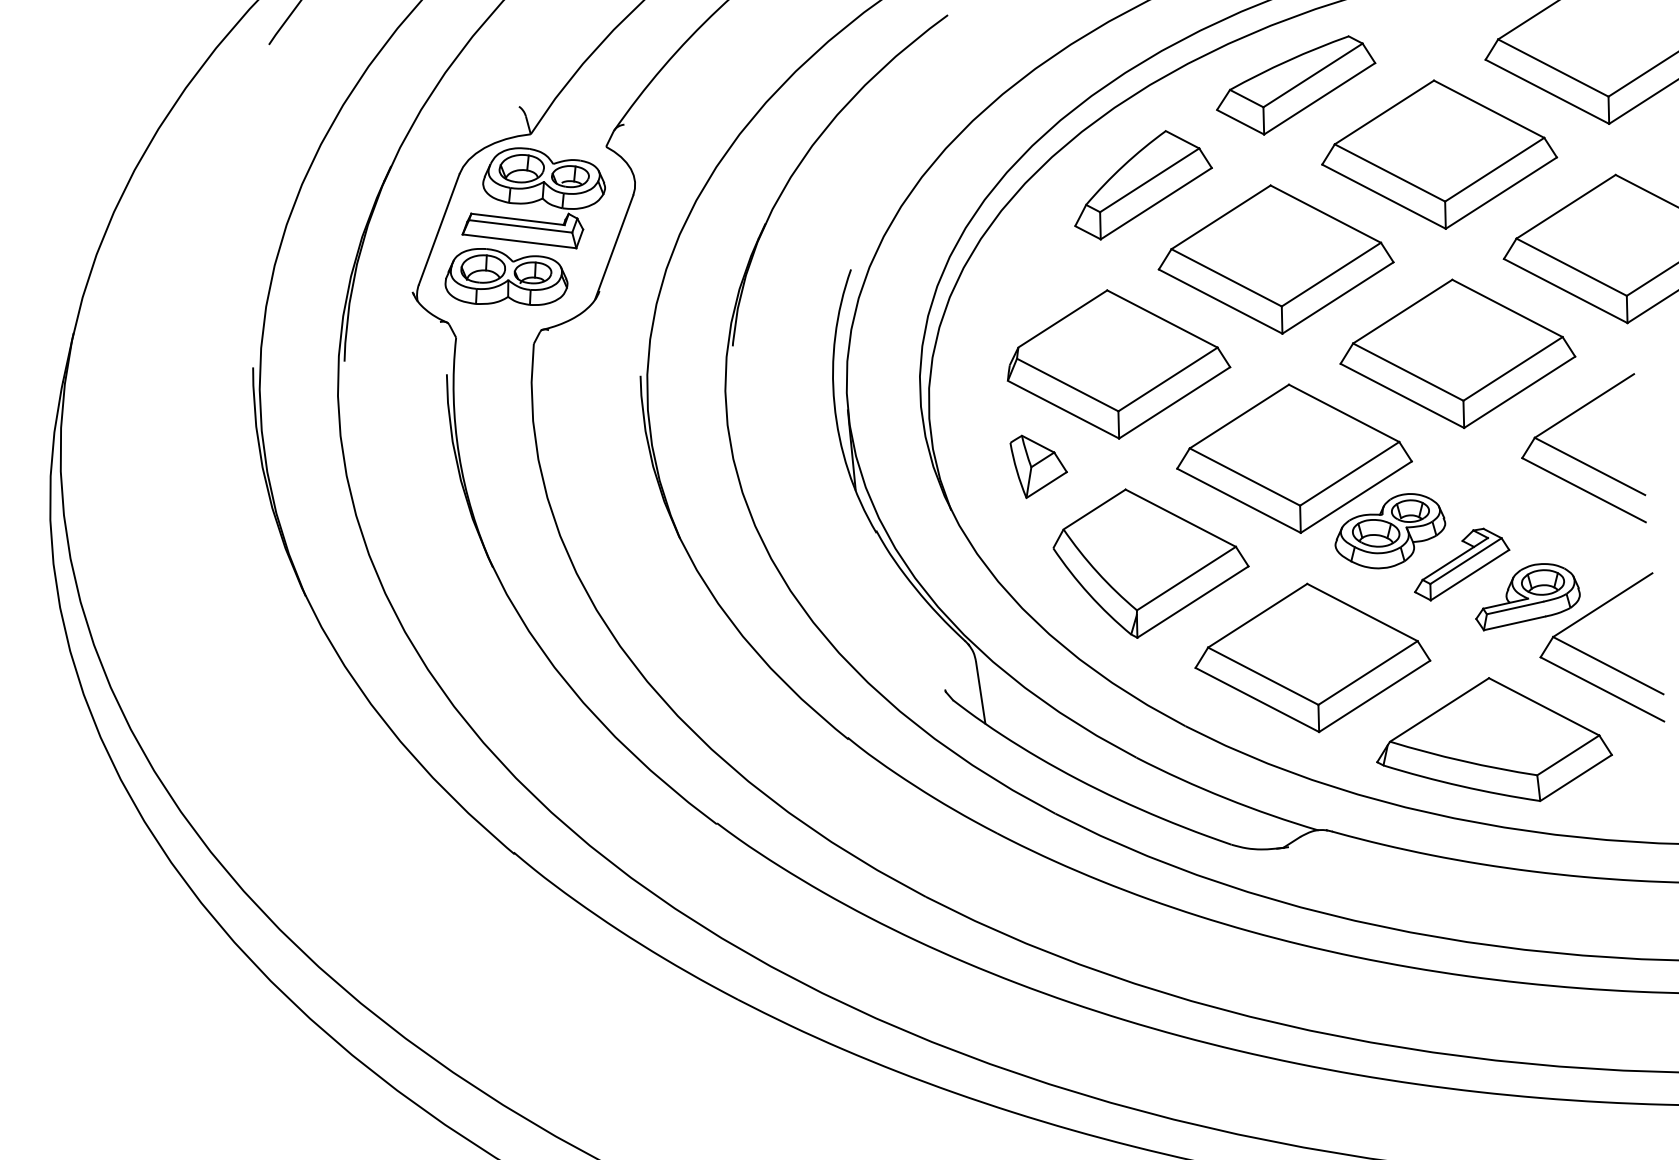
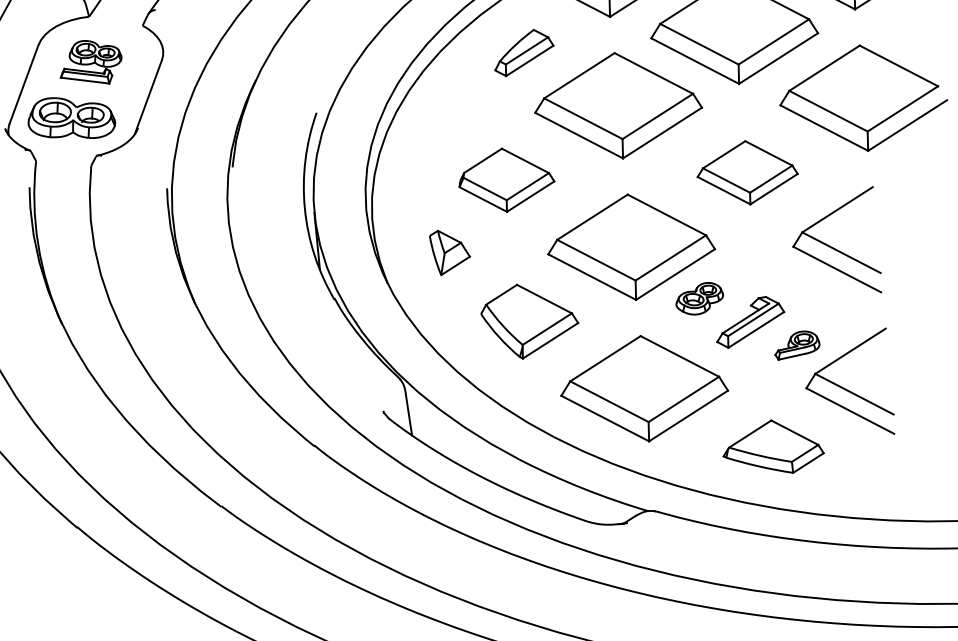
part: (1143, 185) -> (524, 53), size x0.6
part: (533, 198) -> (91, 62), size x0.6
part: (1457, 353) -> (747, 172), size x0.6
part: (1118, 364) -> (506, 180), size x0.6
part: (1390, 531) -> (699, 298), size x0.6
part: (1150, 563) -> (529, 321), size x0.7
part: (1527, 597) -> (797, 345), size x0.6
part: (1494, 739) -> (773, 446), size x0.6

